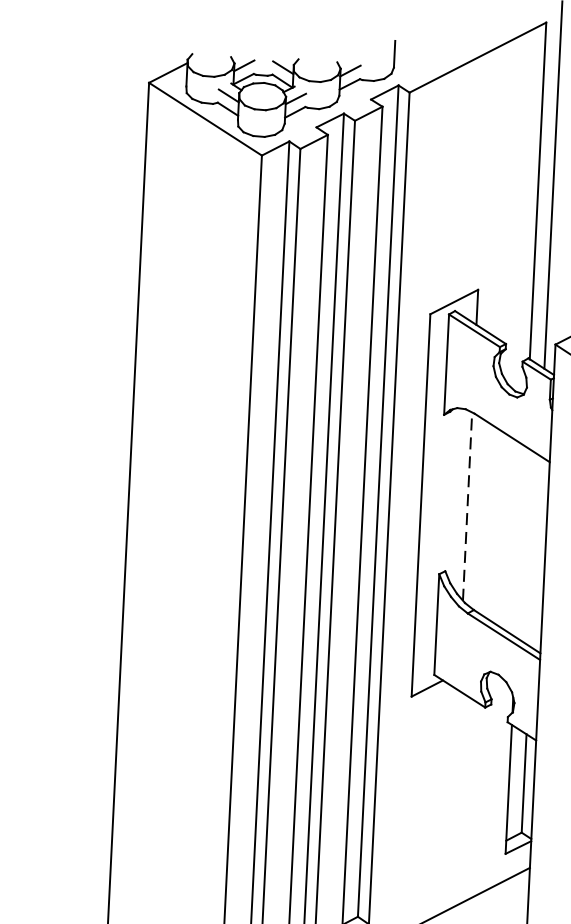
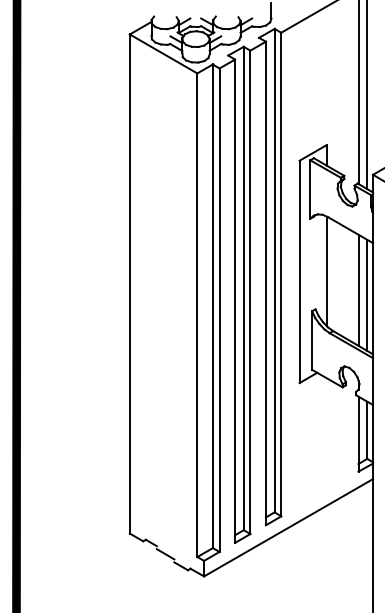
line: (467, 507) -> (326, 271), dashed -> solid
line: (520, 540) -> (358, 289), added
line: (535, 550) -> (367, 294), added

